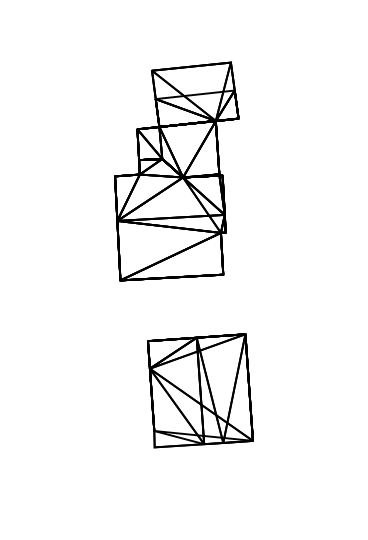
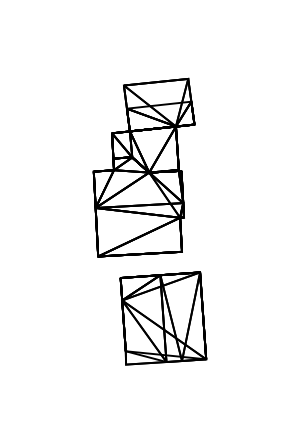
part: (176, 171) -> (143, 167), moved

